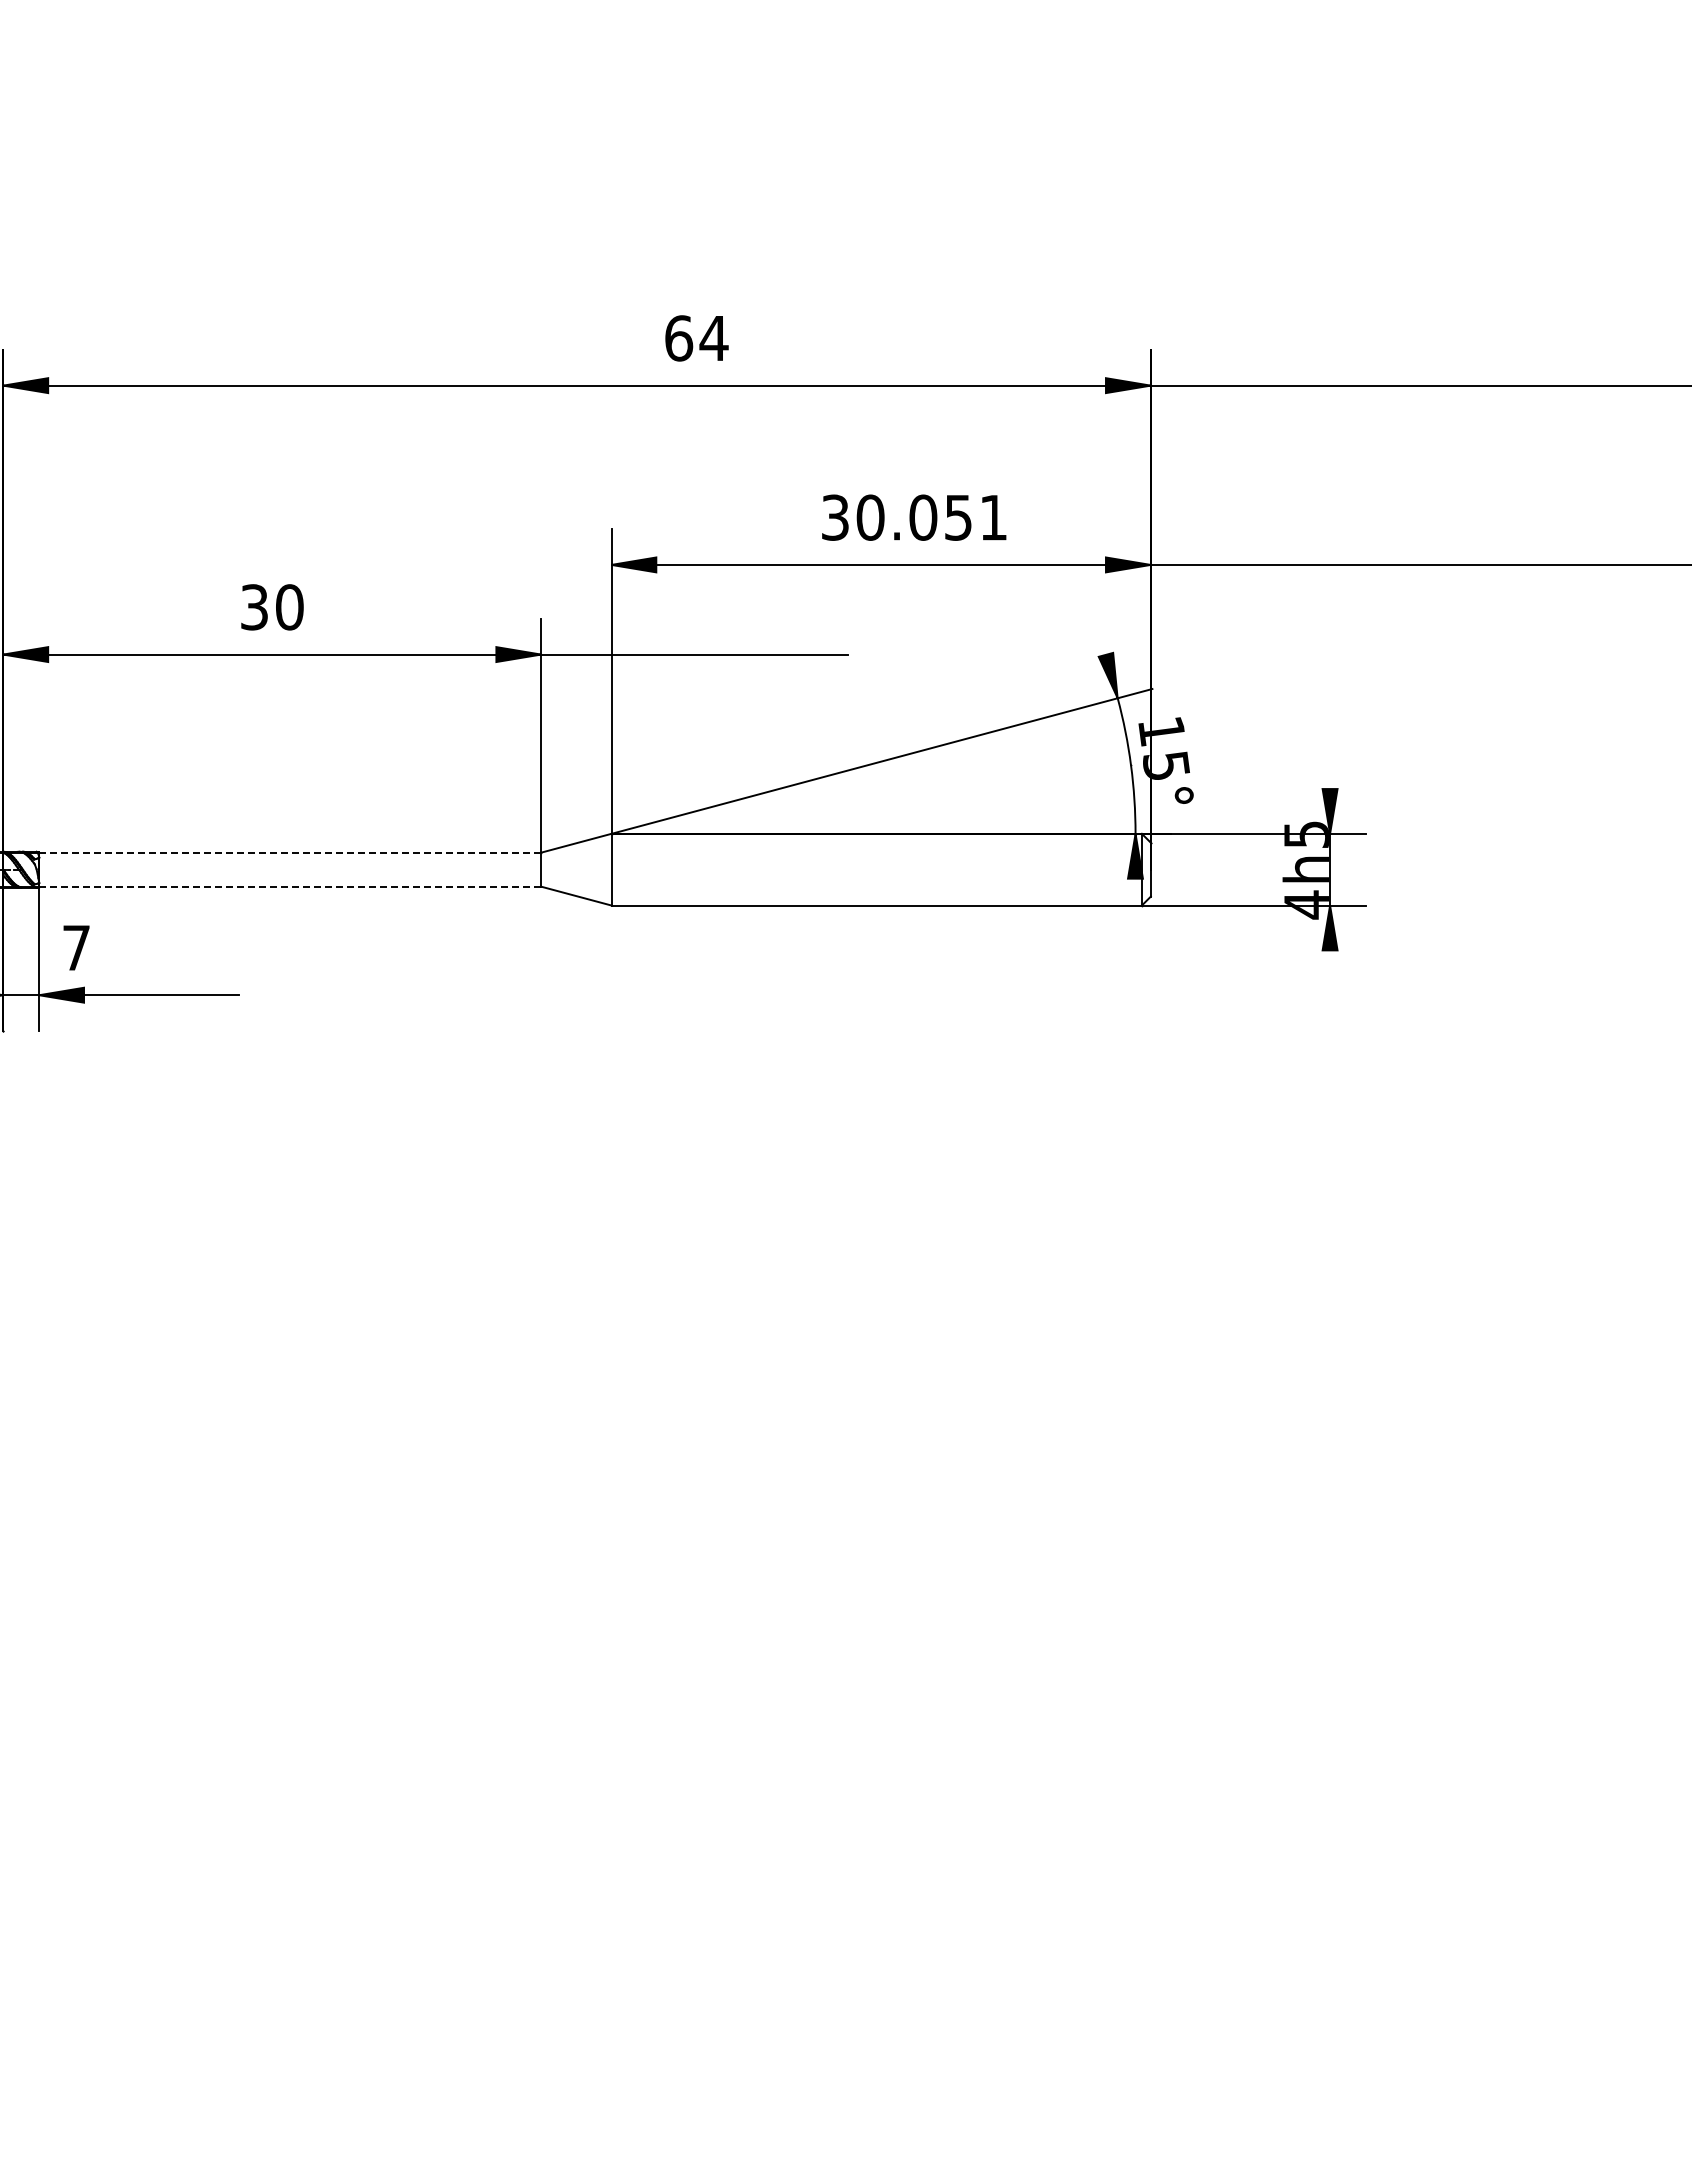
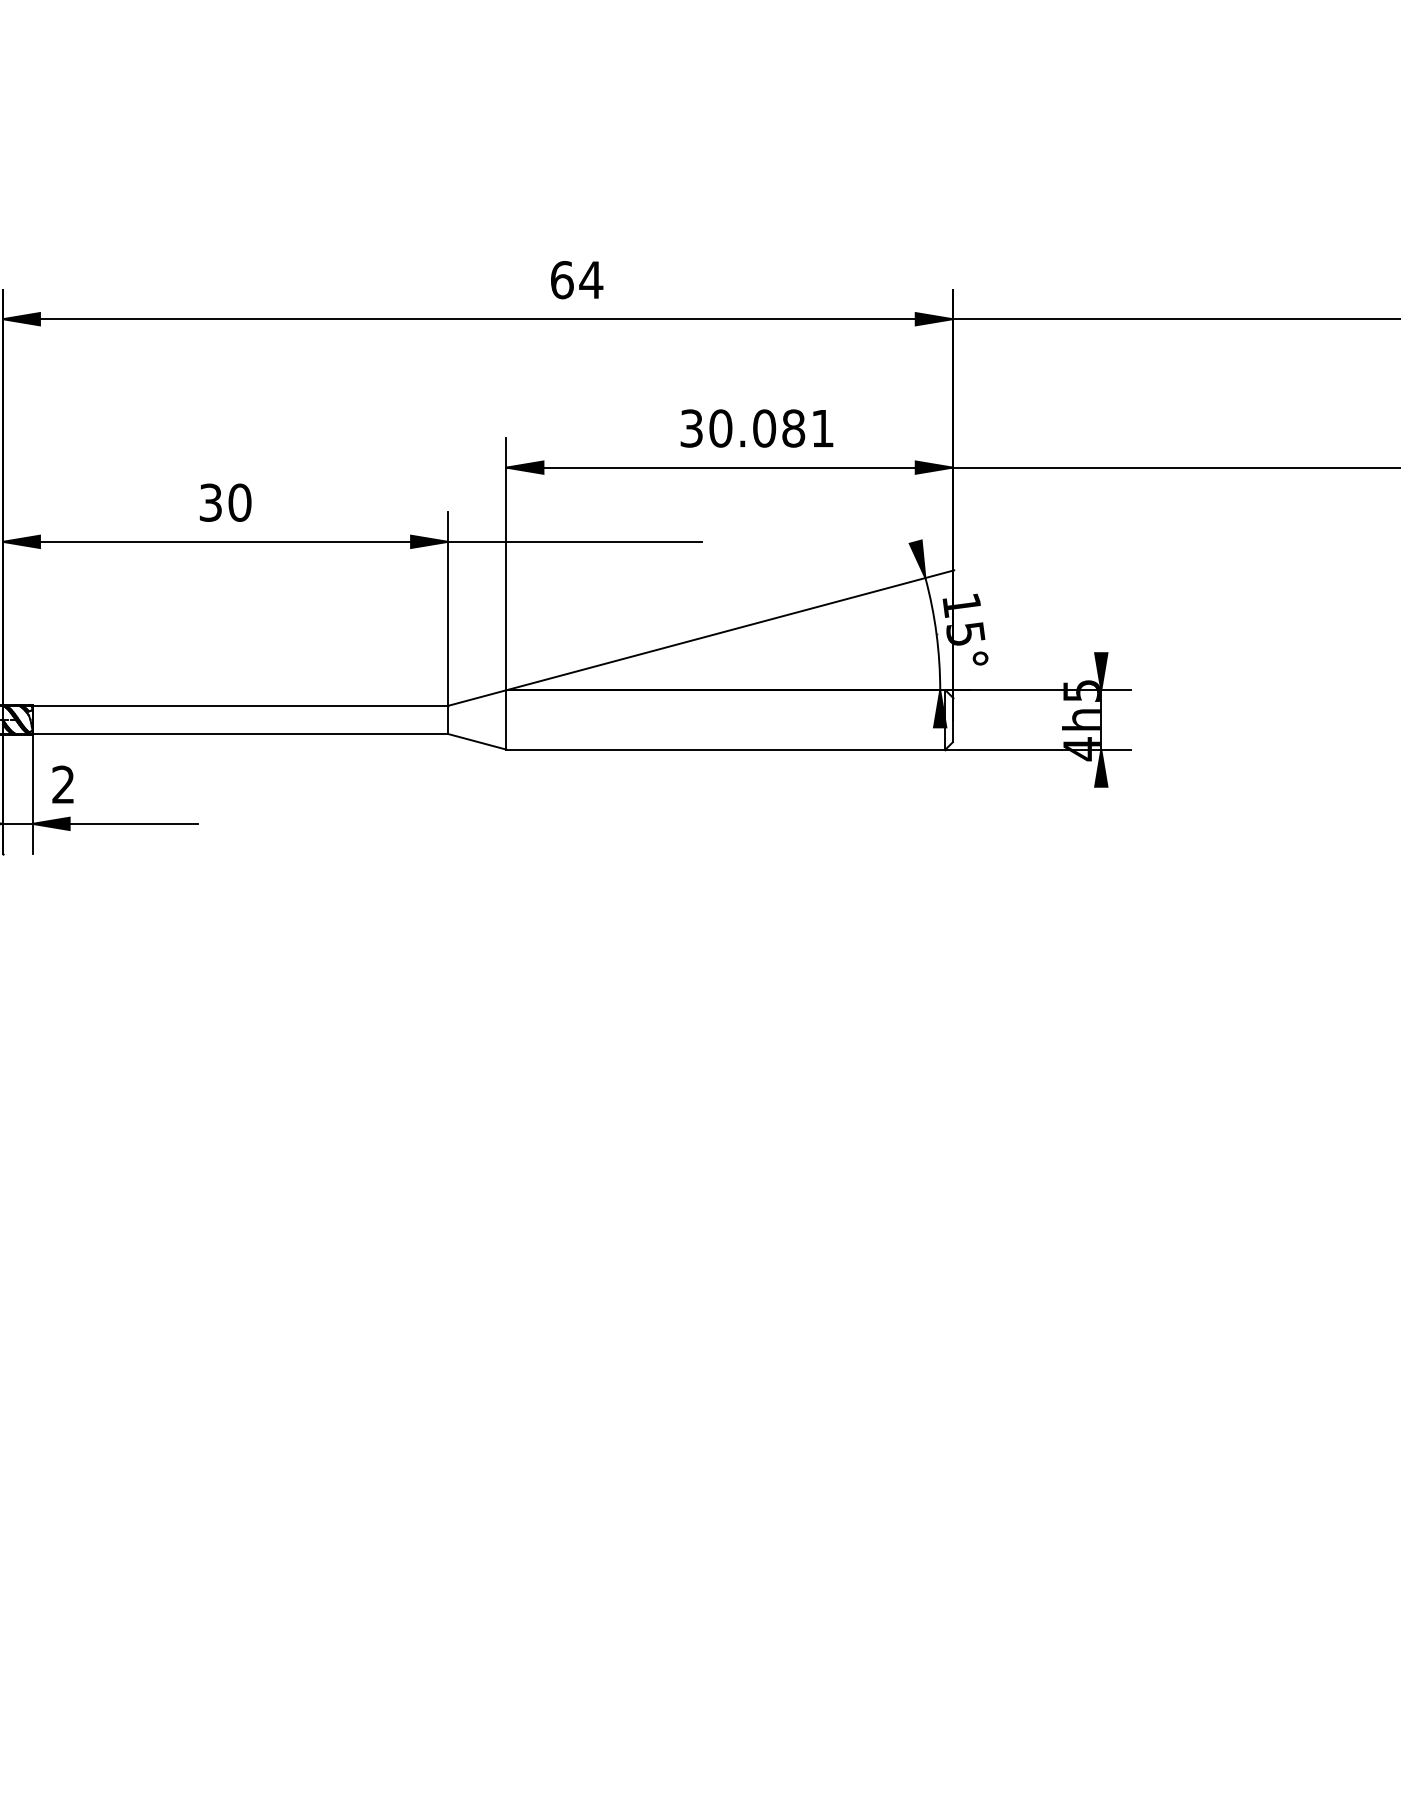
text: (958, 517) -> (793, 428), 30.051 -> 30.081
line: (290, 852) -> (240, 705), dashed -> solid
line: (290, 886) -> (240, 733), dashed -> solid
text: (76, 947) -> (63, 784), 7 -> 2

